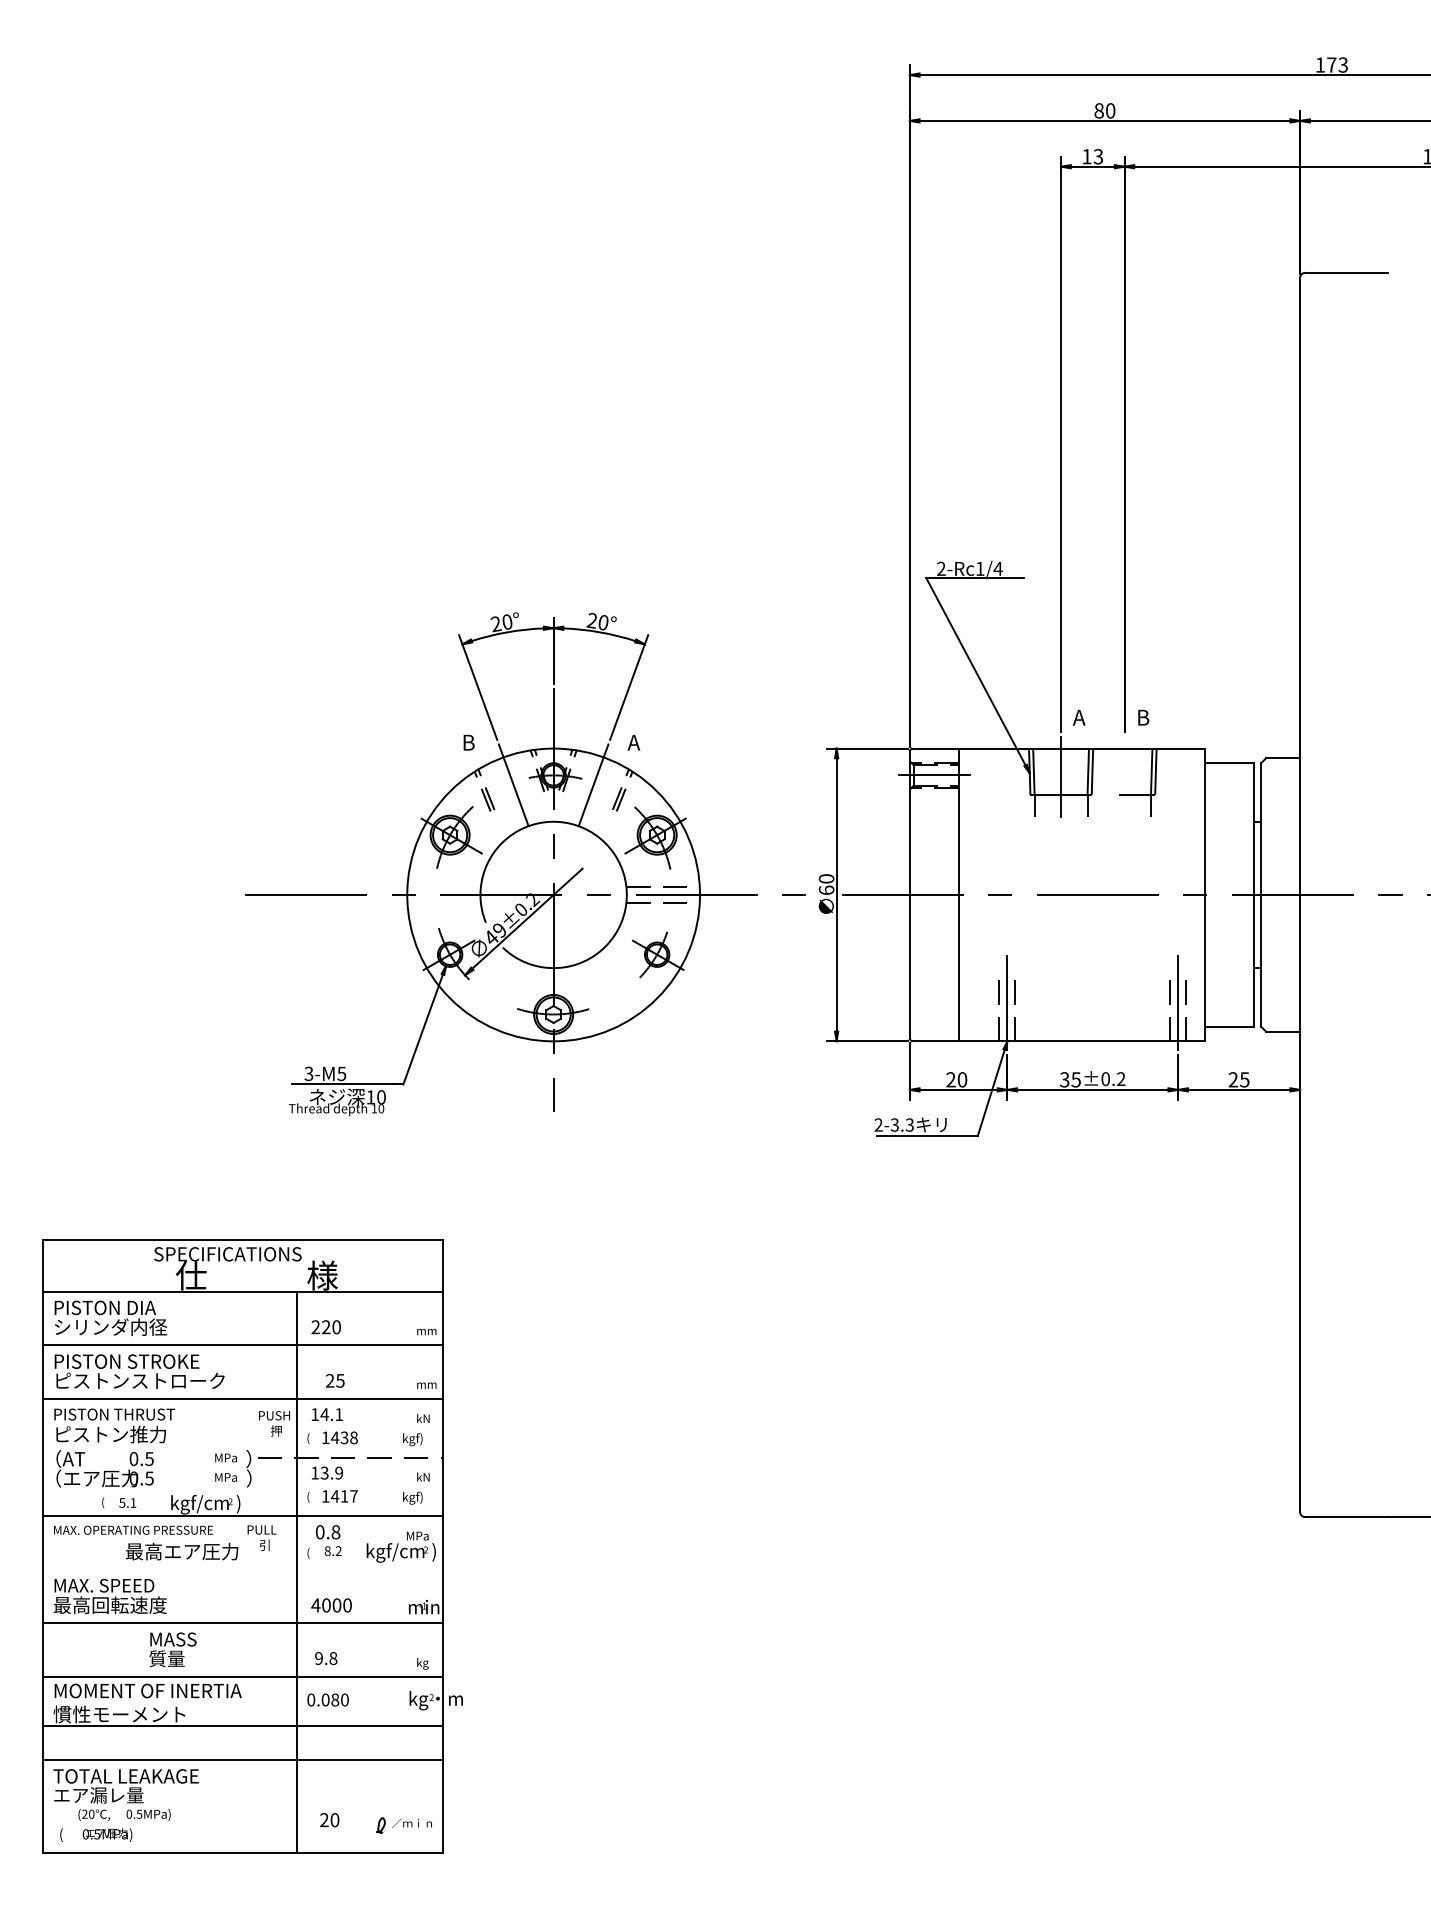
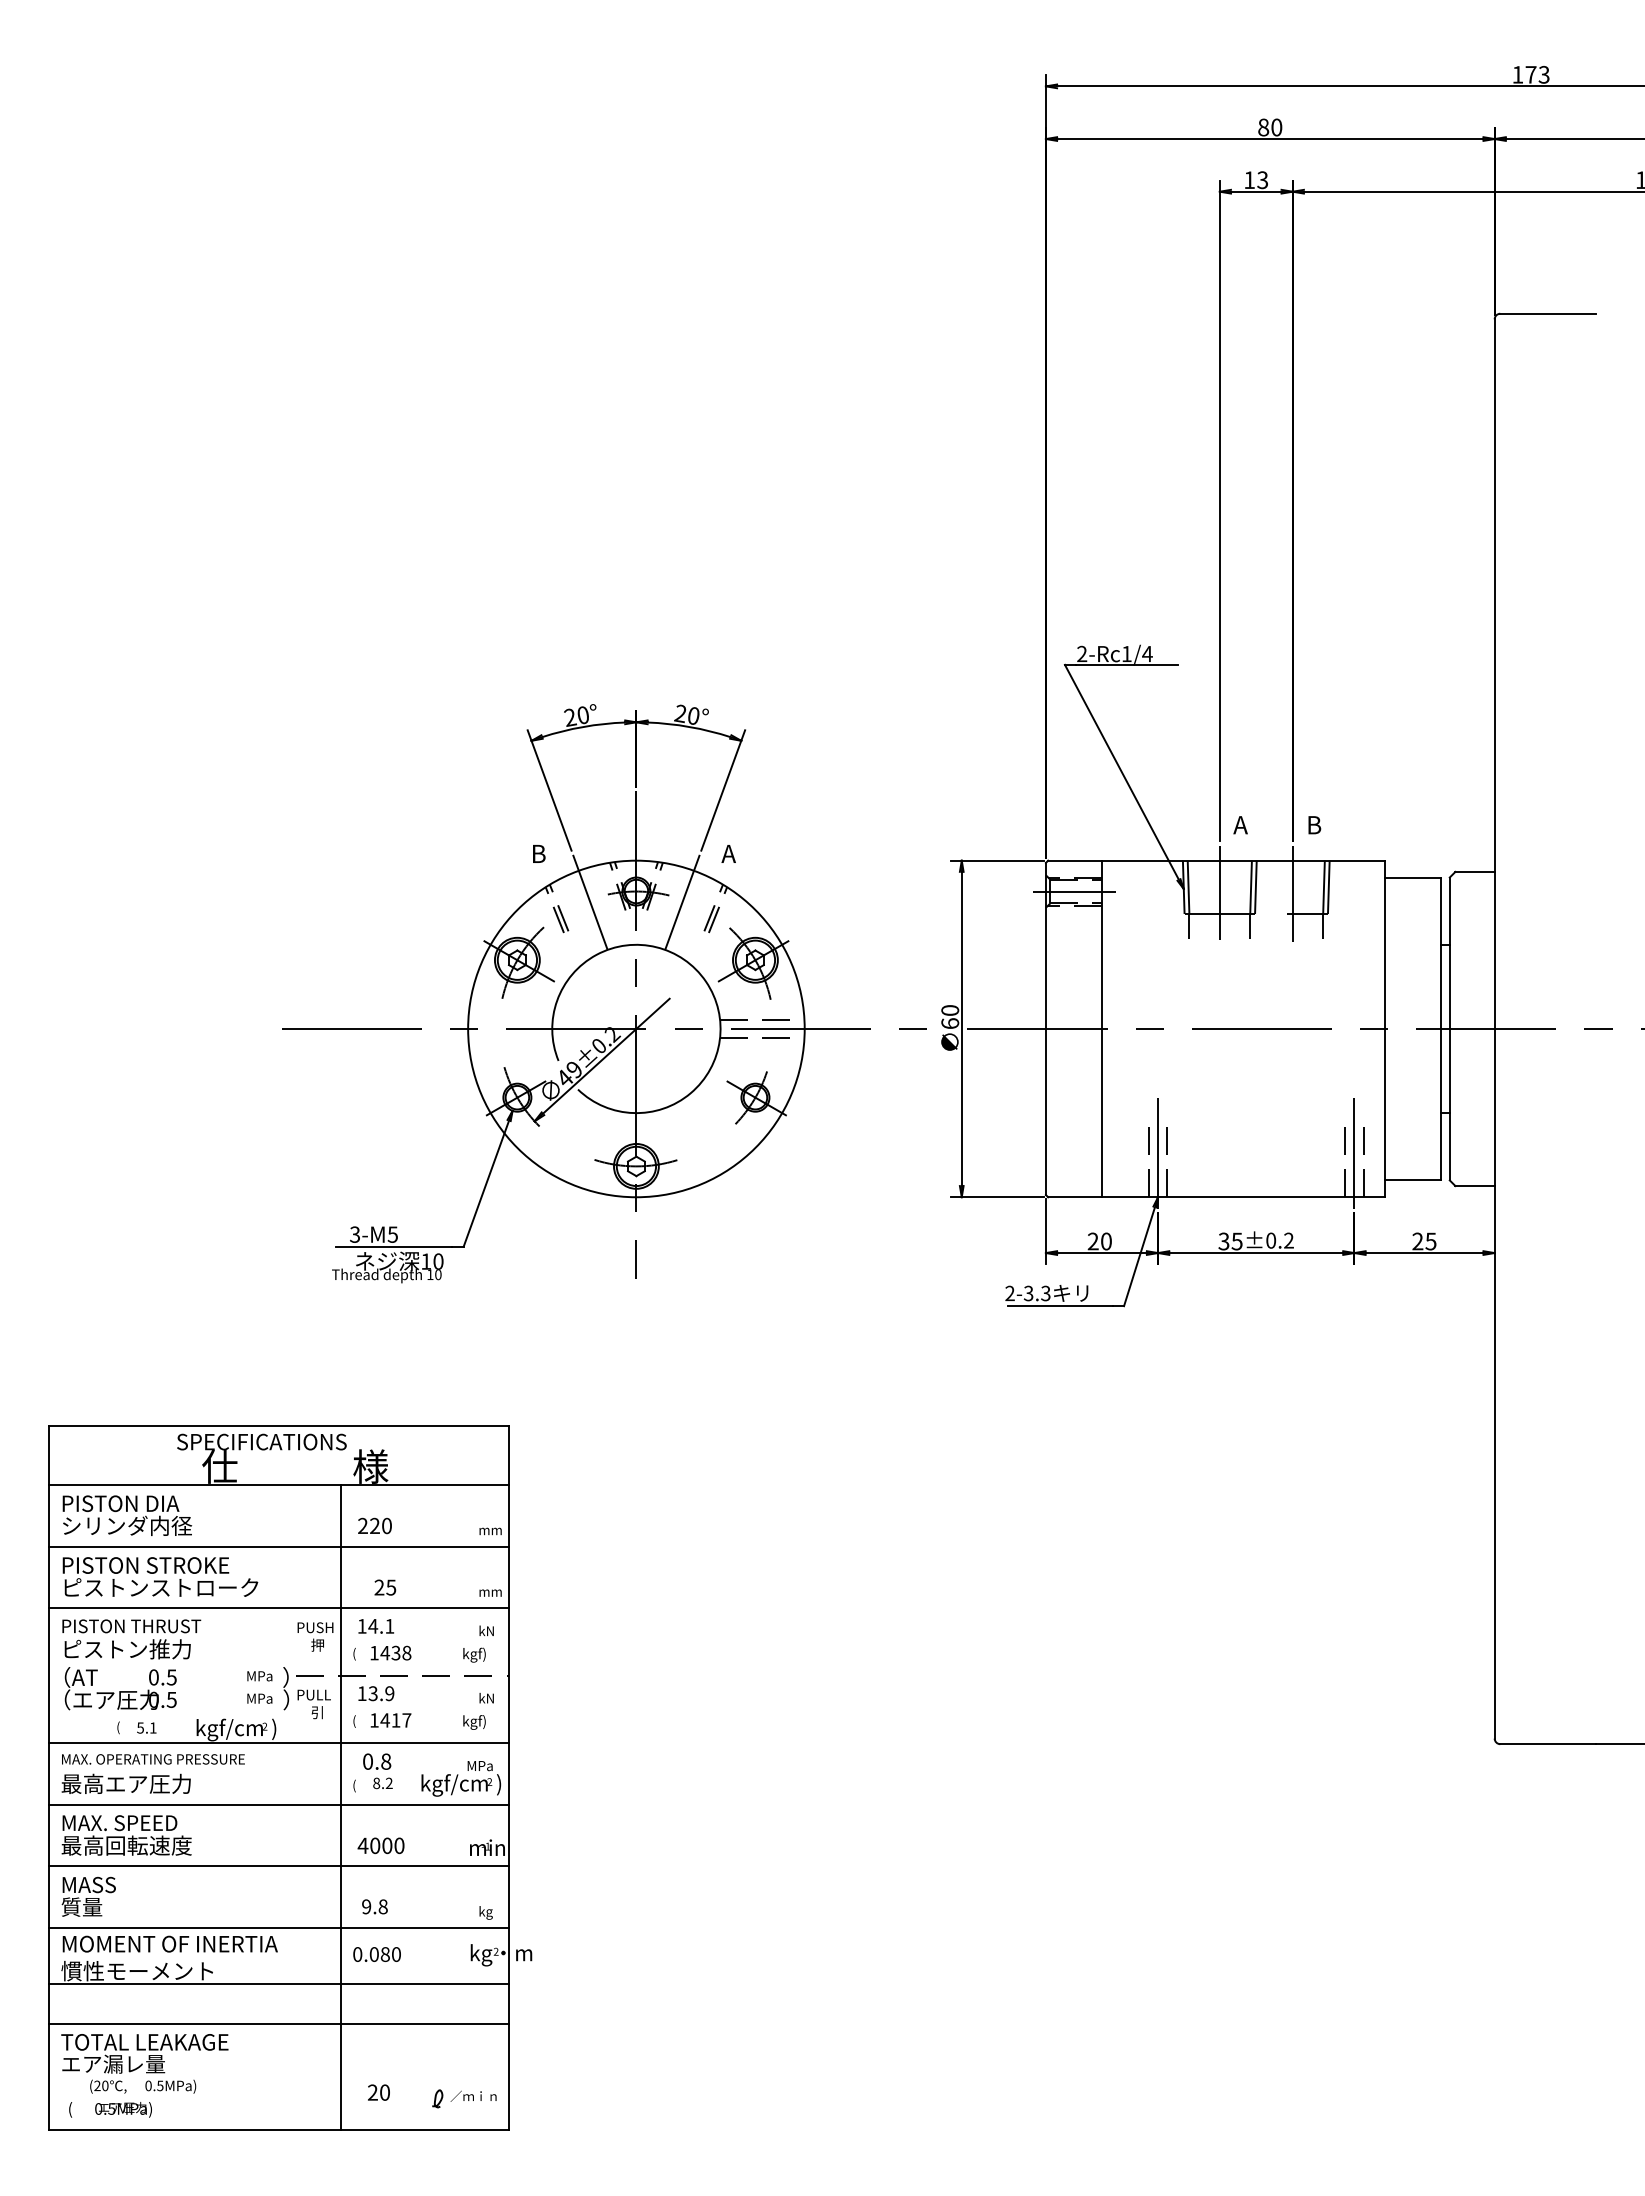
line: (1124, 777) -> (1292, 893), added
text: (261, 1538) -> (313, 1704), moved
text: (181, 1551) -> (125, 1783), moved
line: (243, 1569) -> (279, 1804), added
text: (172, 1649) -> (88, 1896), moved

